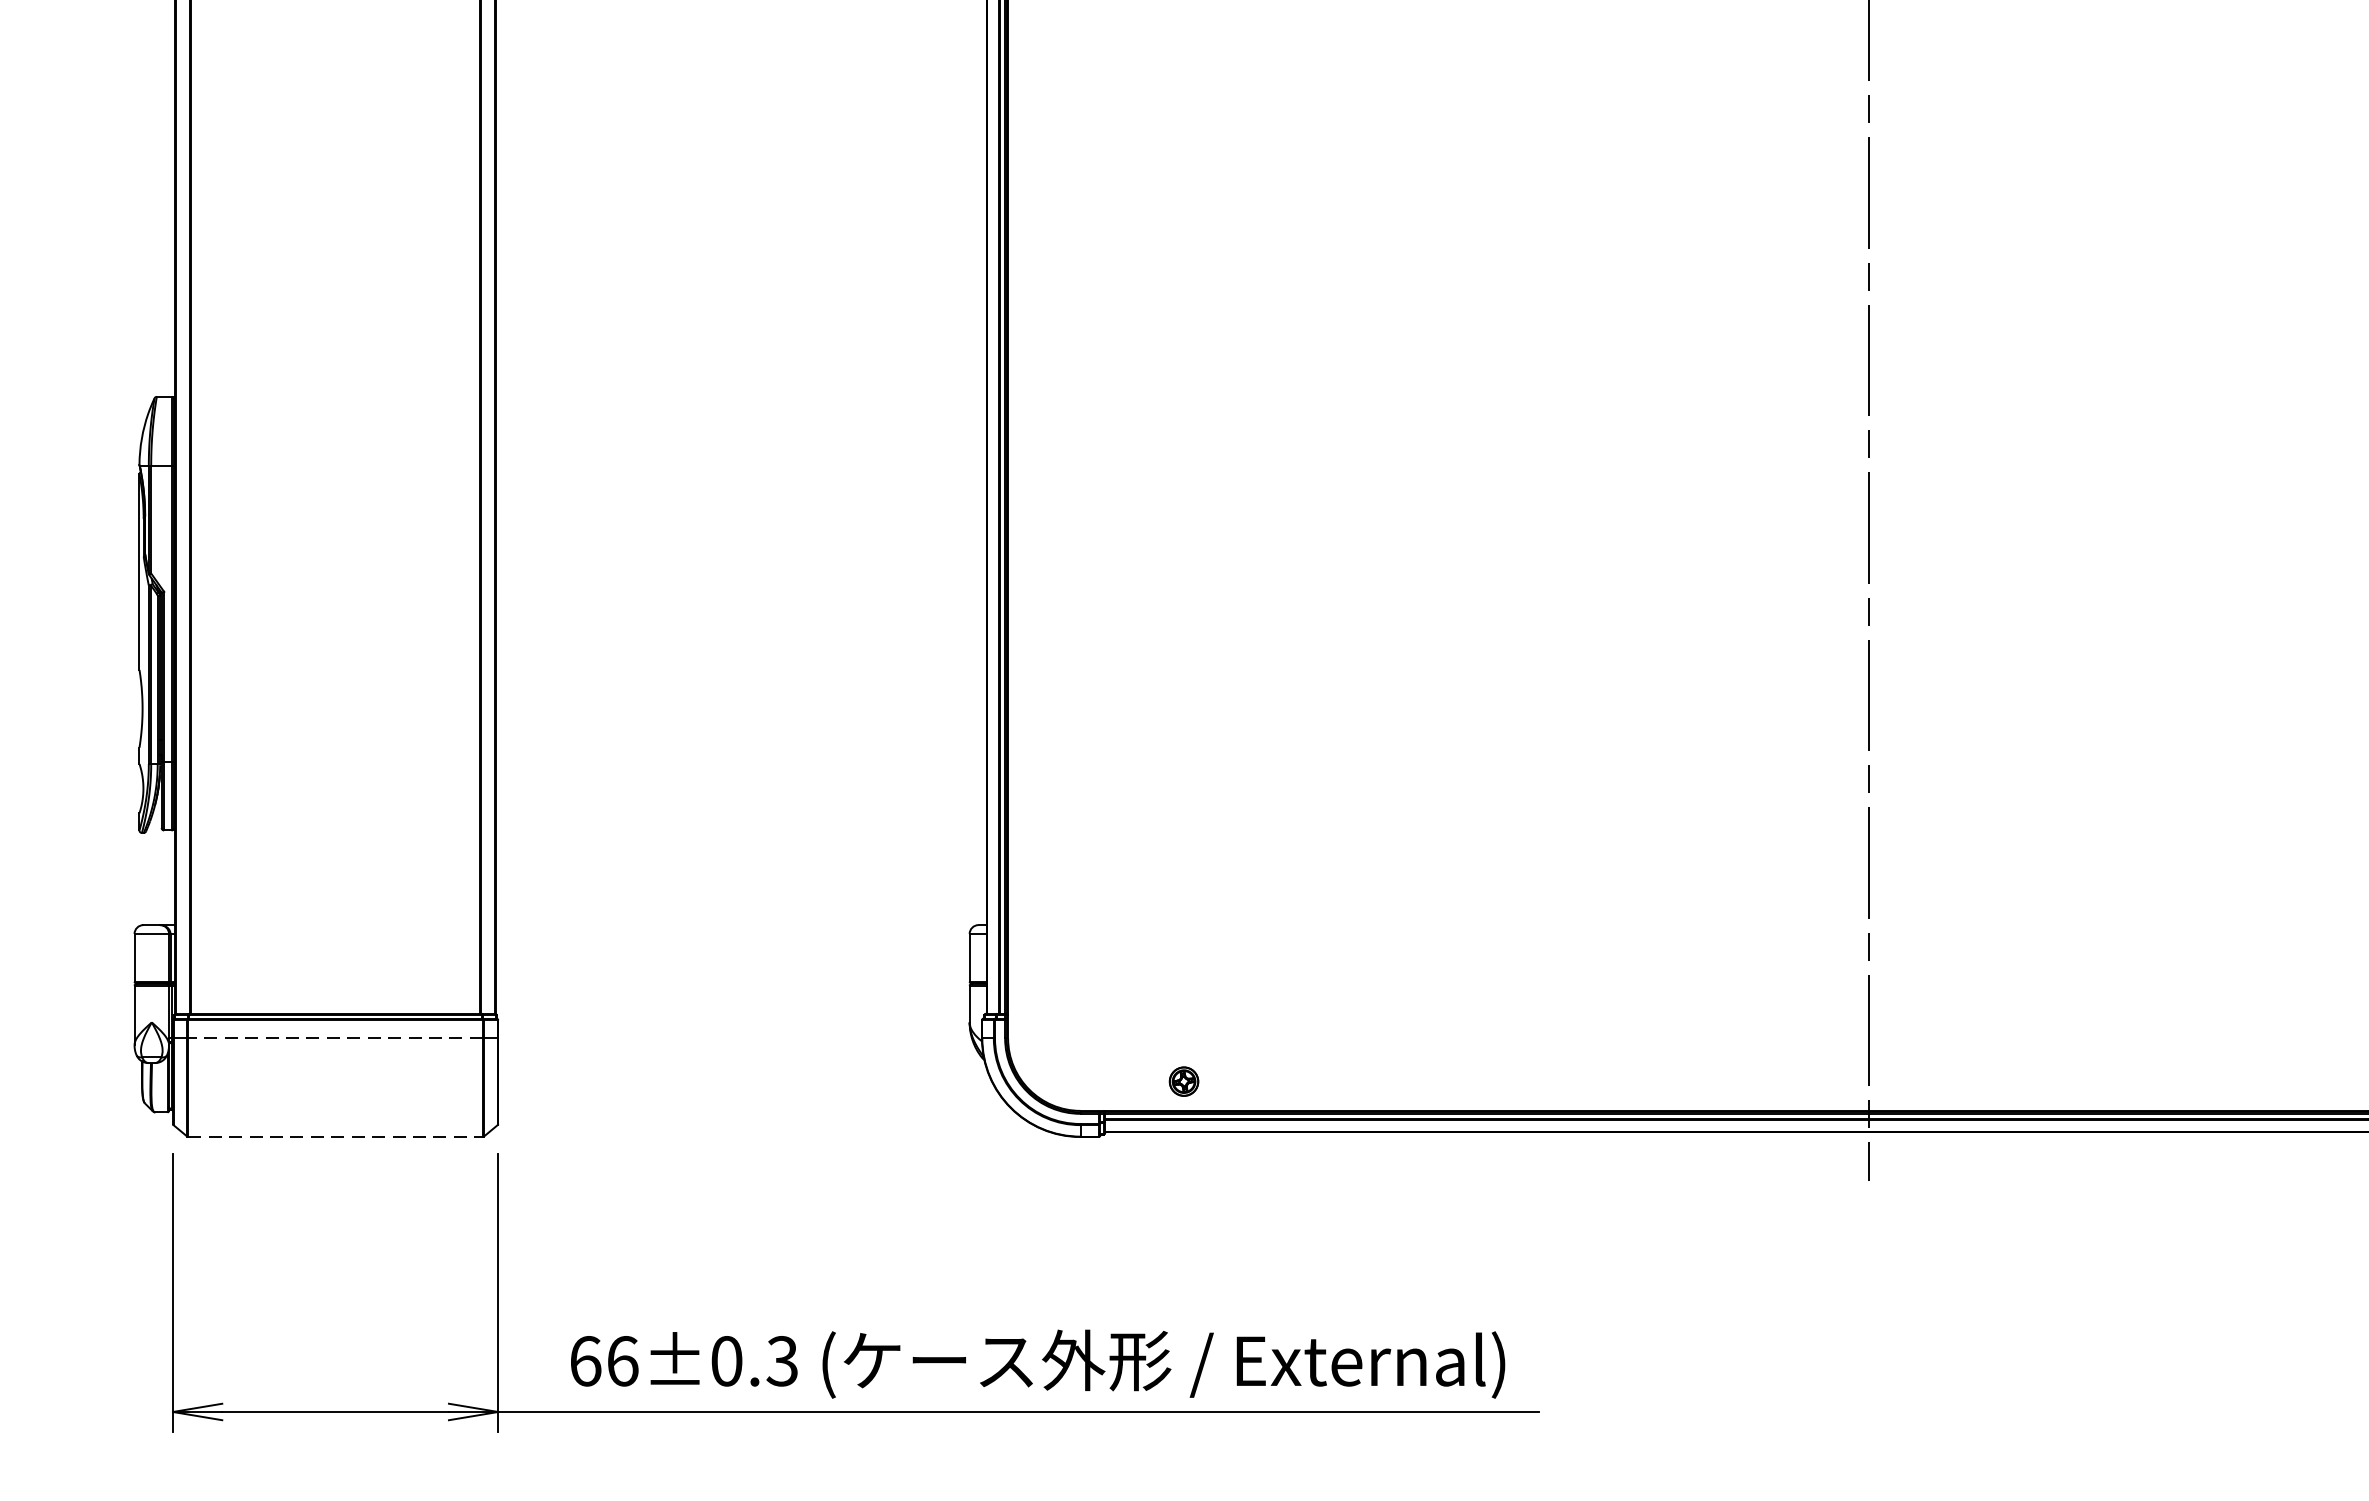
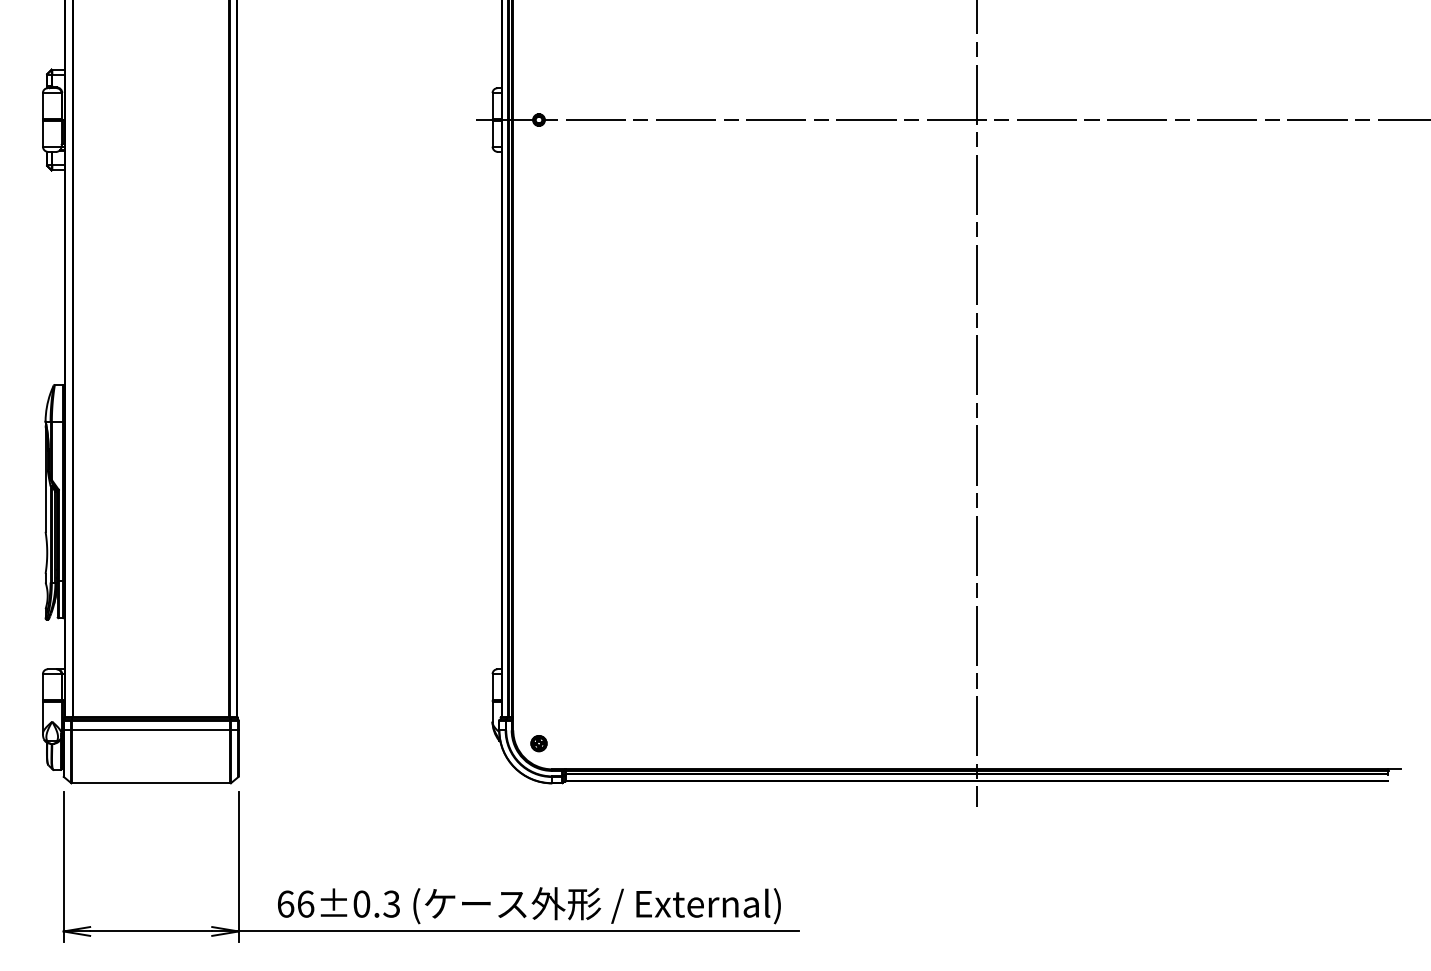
line: (334, 1038) -> (150, 730), dashed -> solid
part: (1183, 1081) -> (538, 743), moved
line: (336, 1137) -> (151, 783), dashed -> solid

